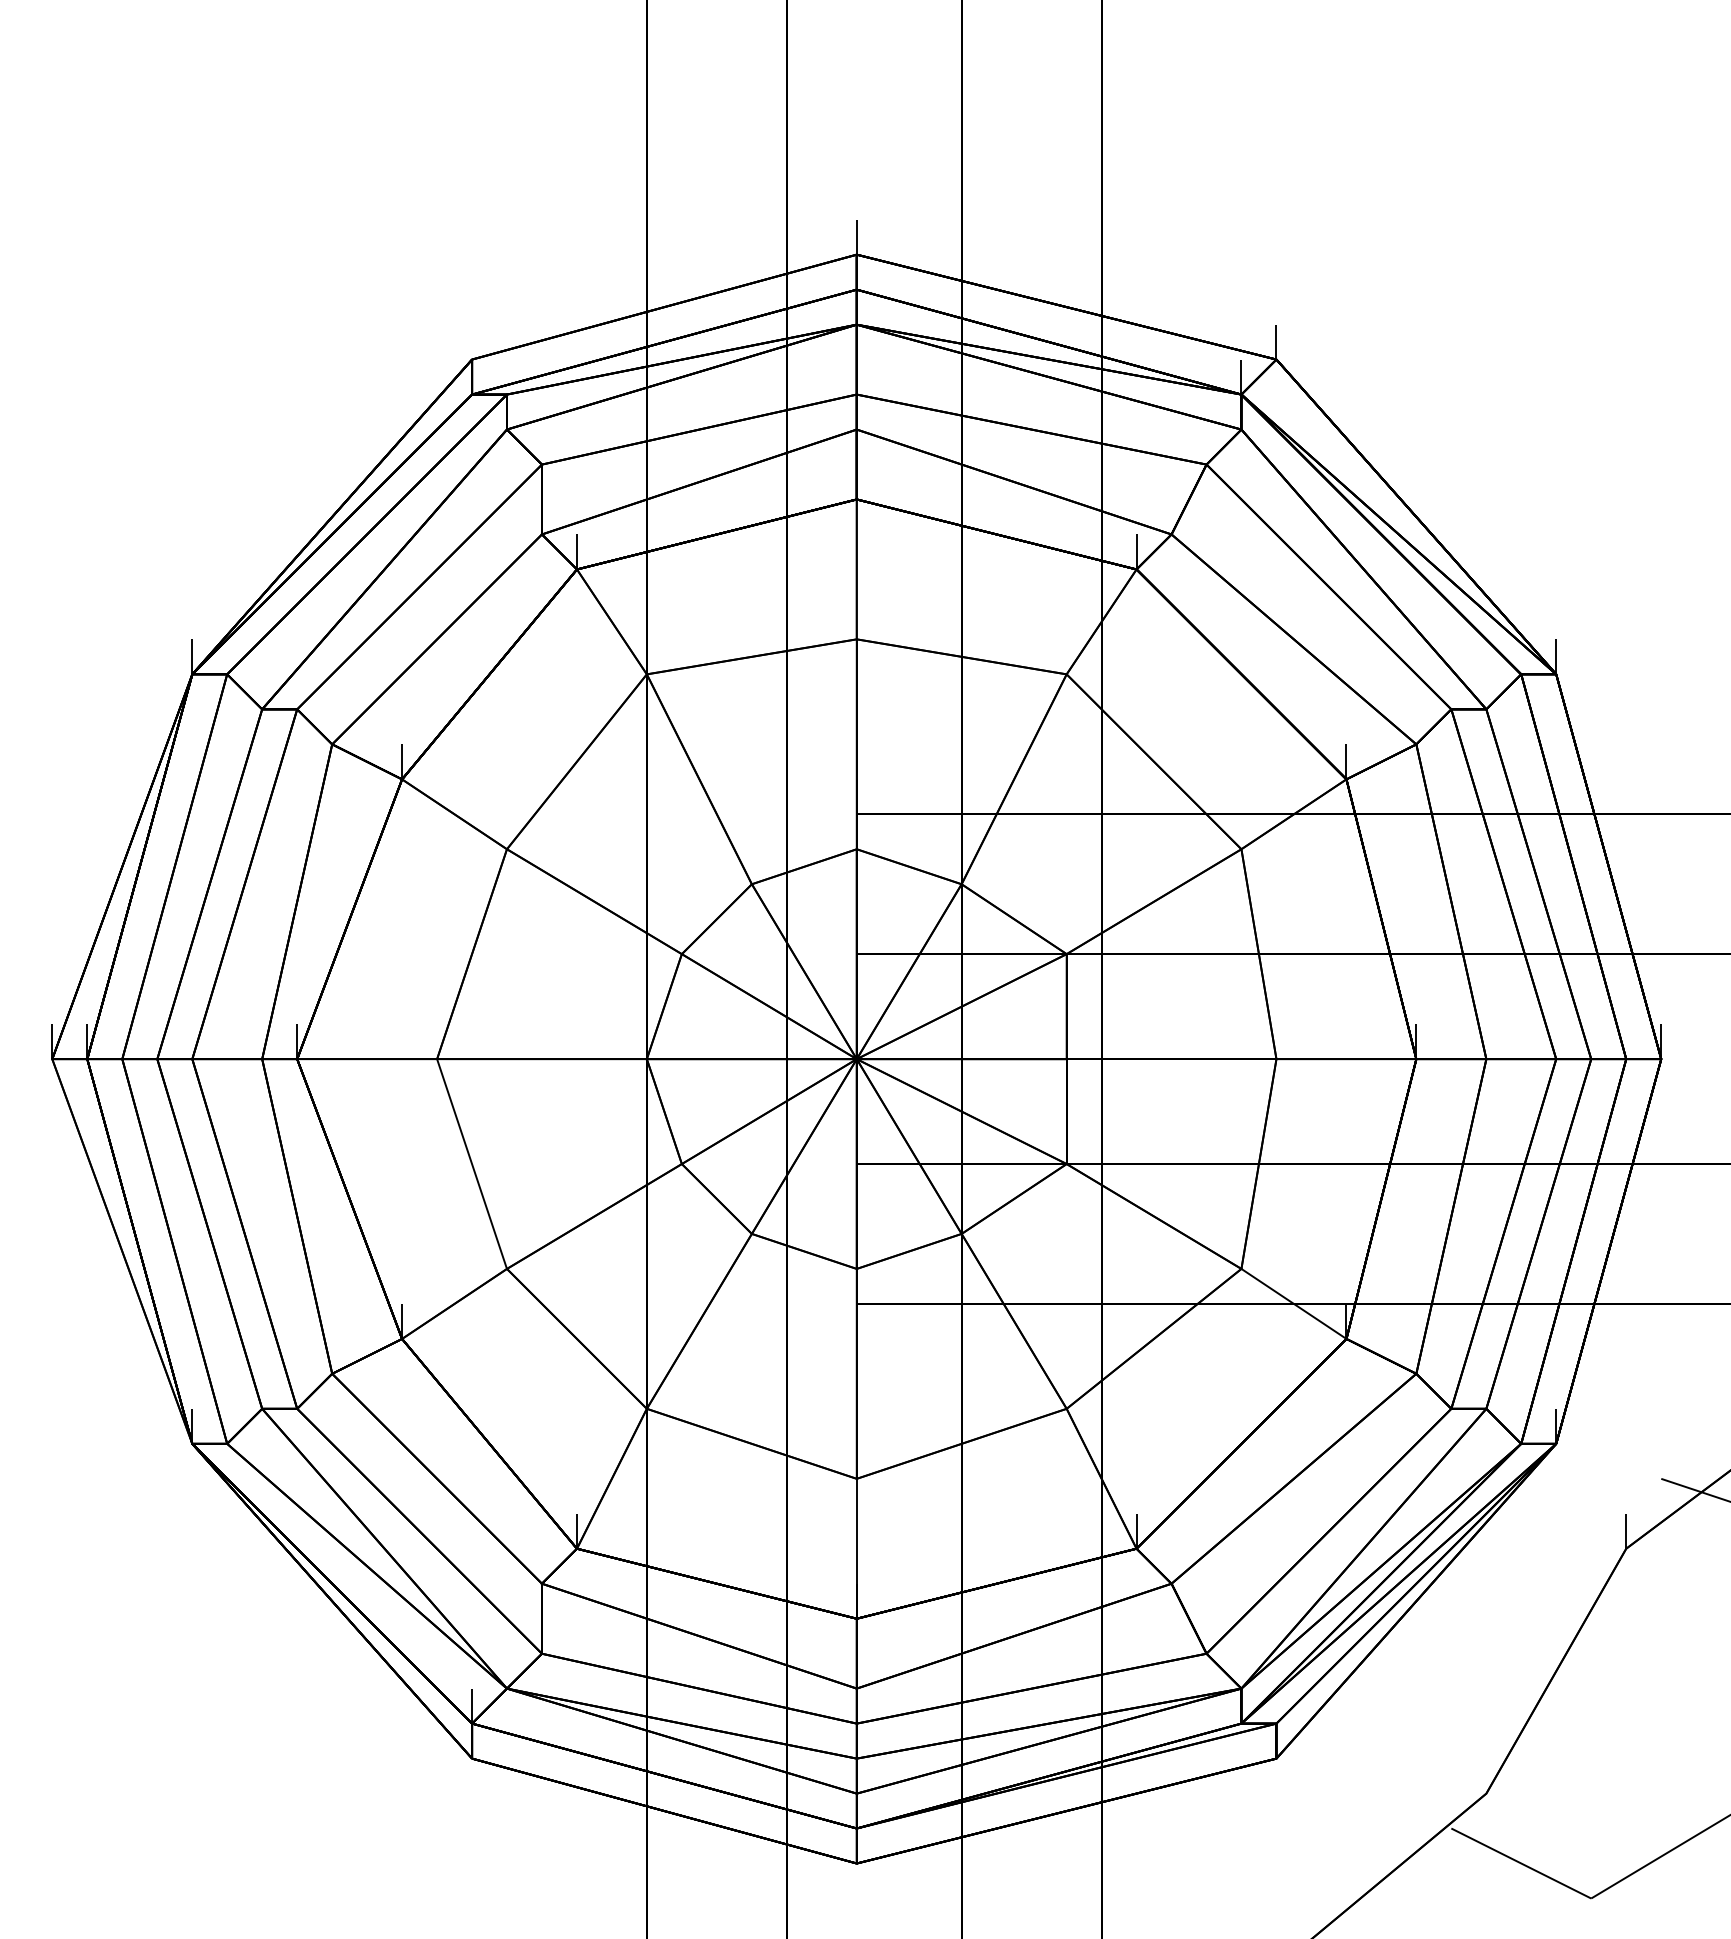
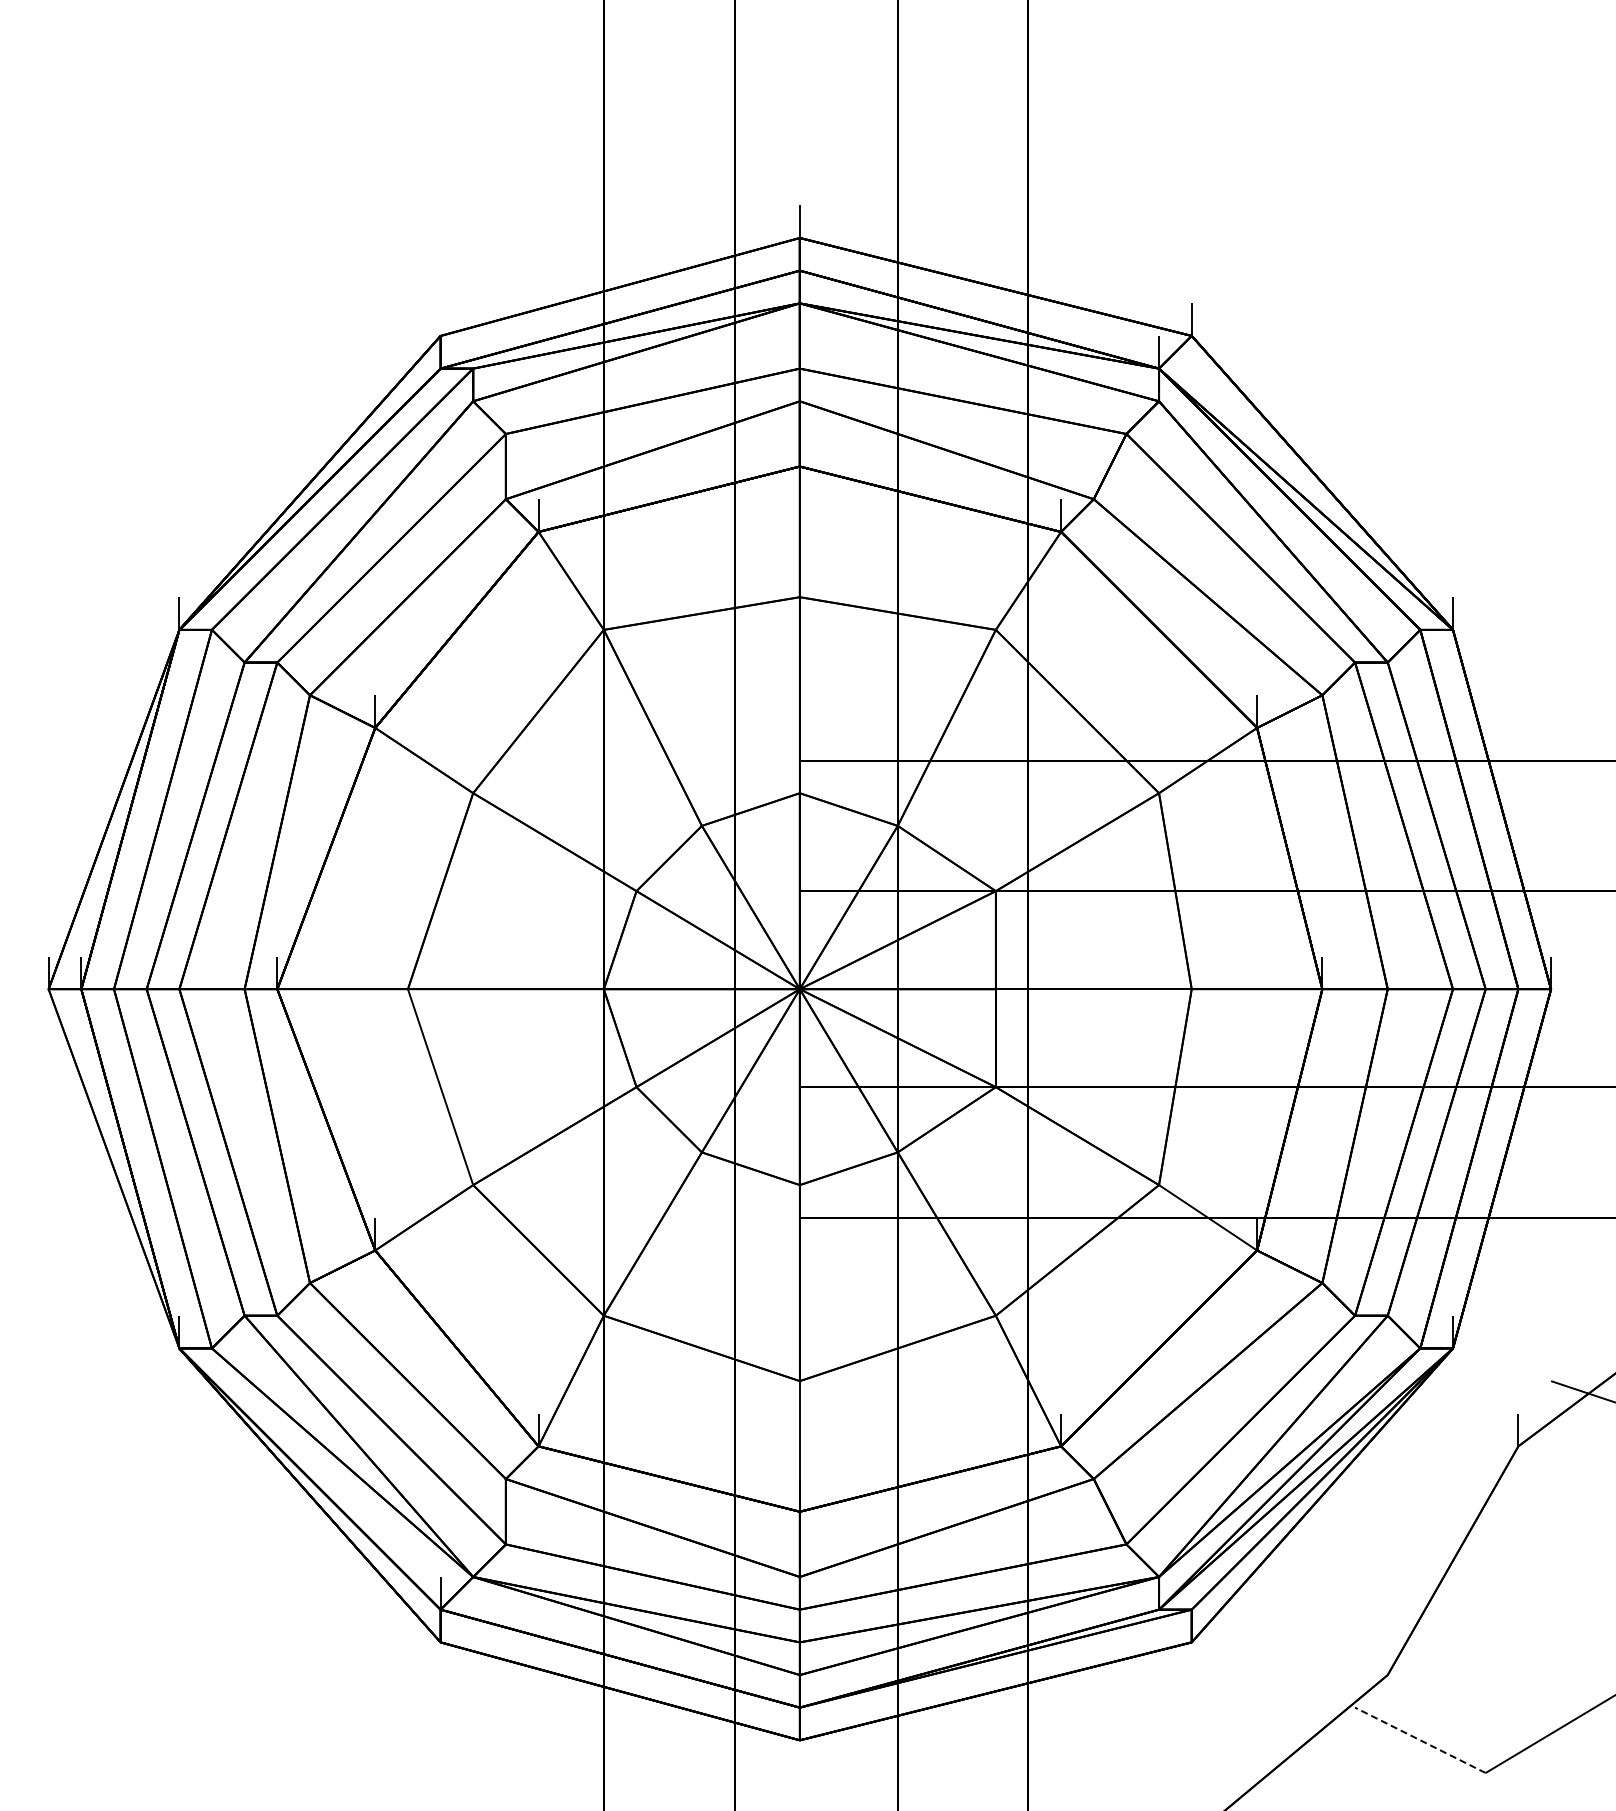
line: (1520, 1863) -> (1419, 1740), solid -> dashed

